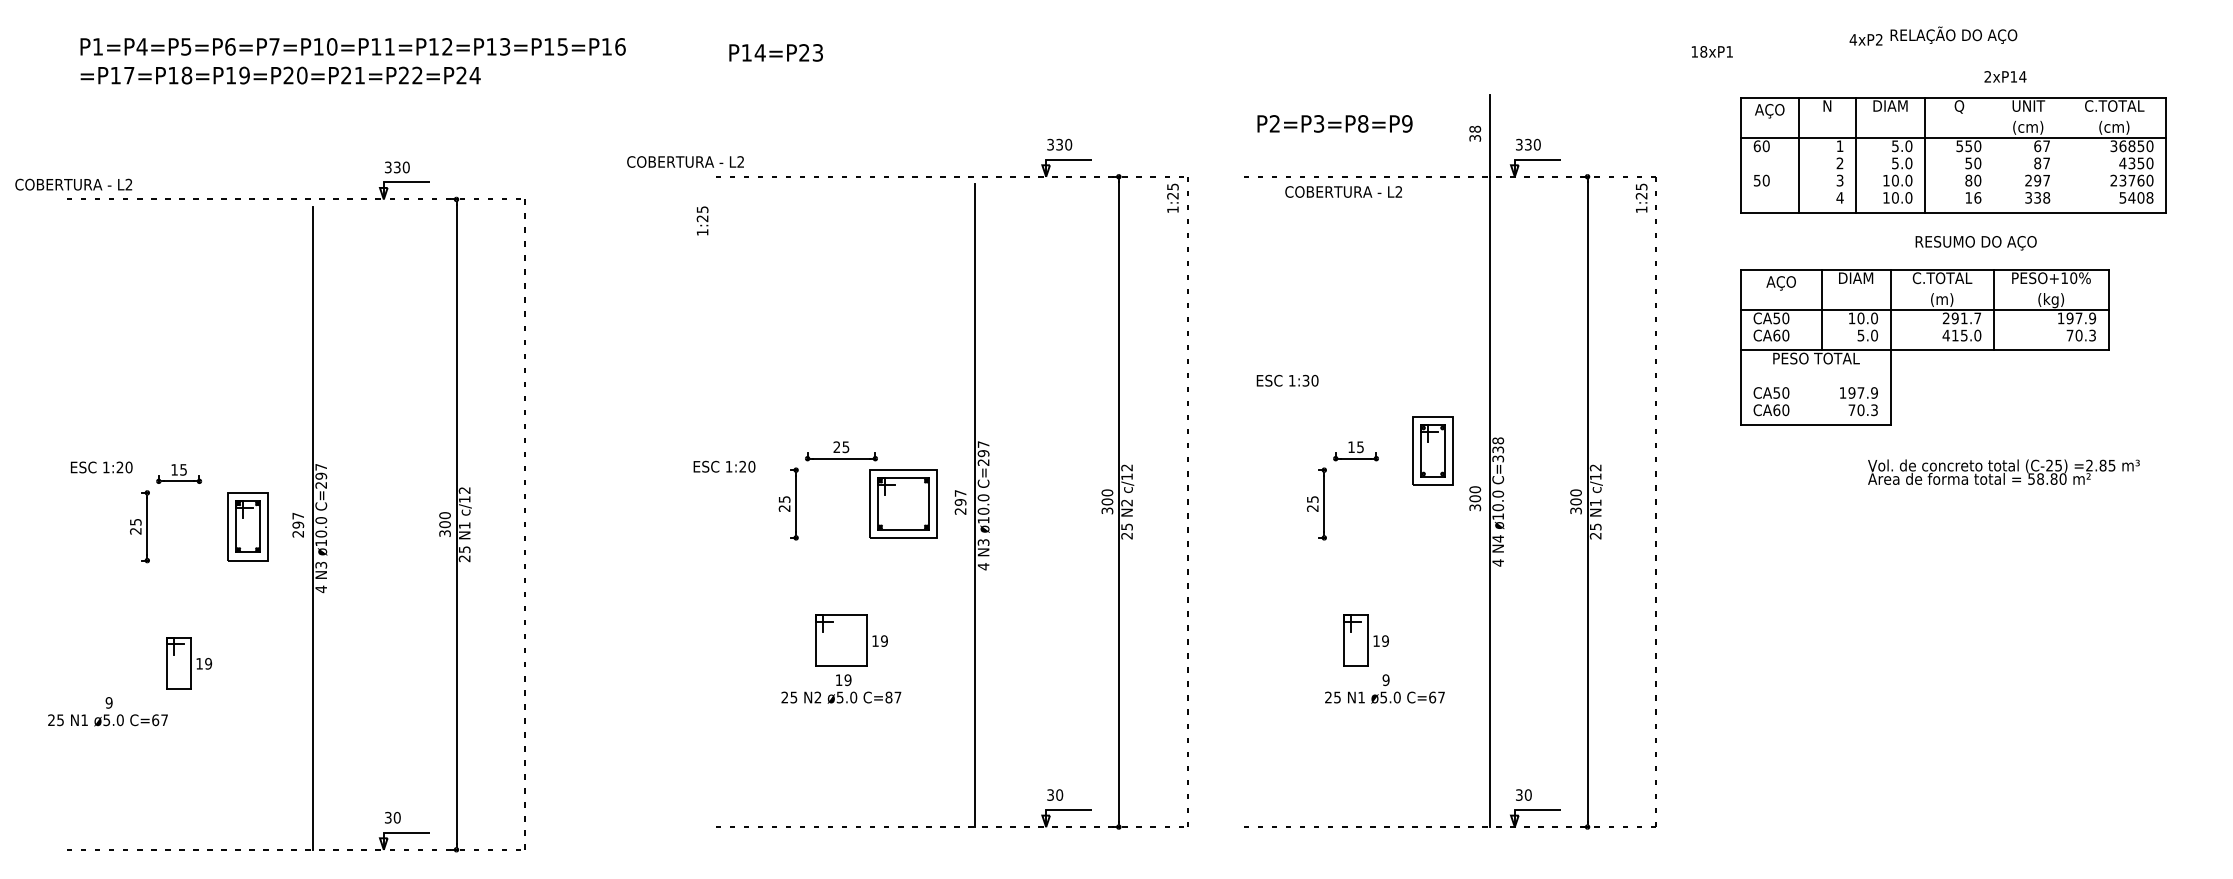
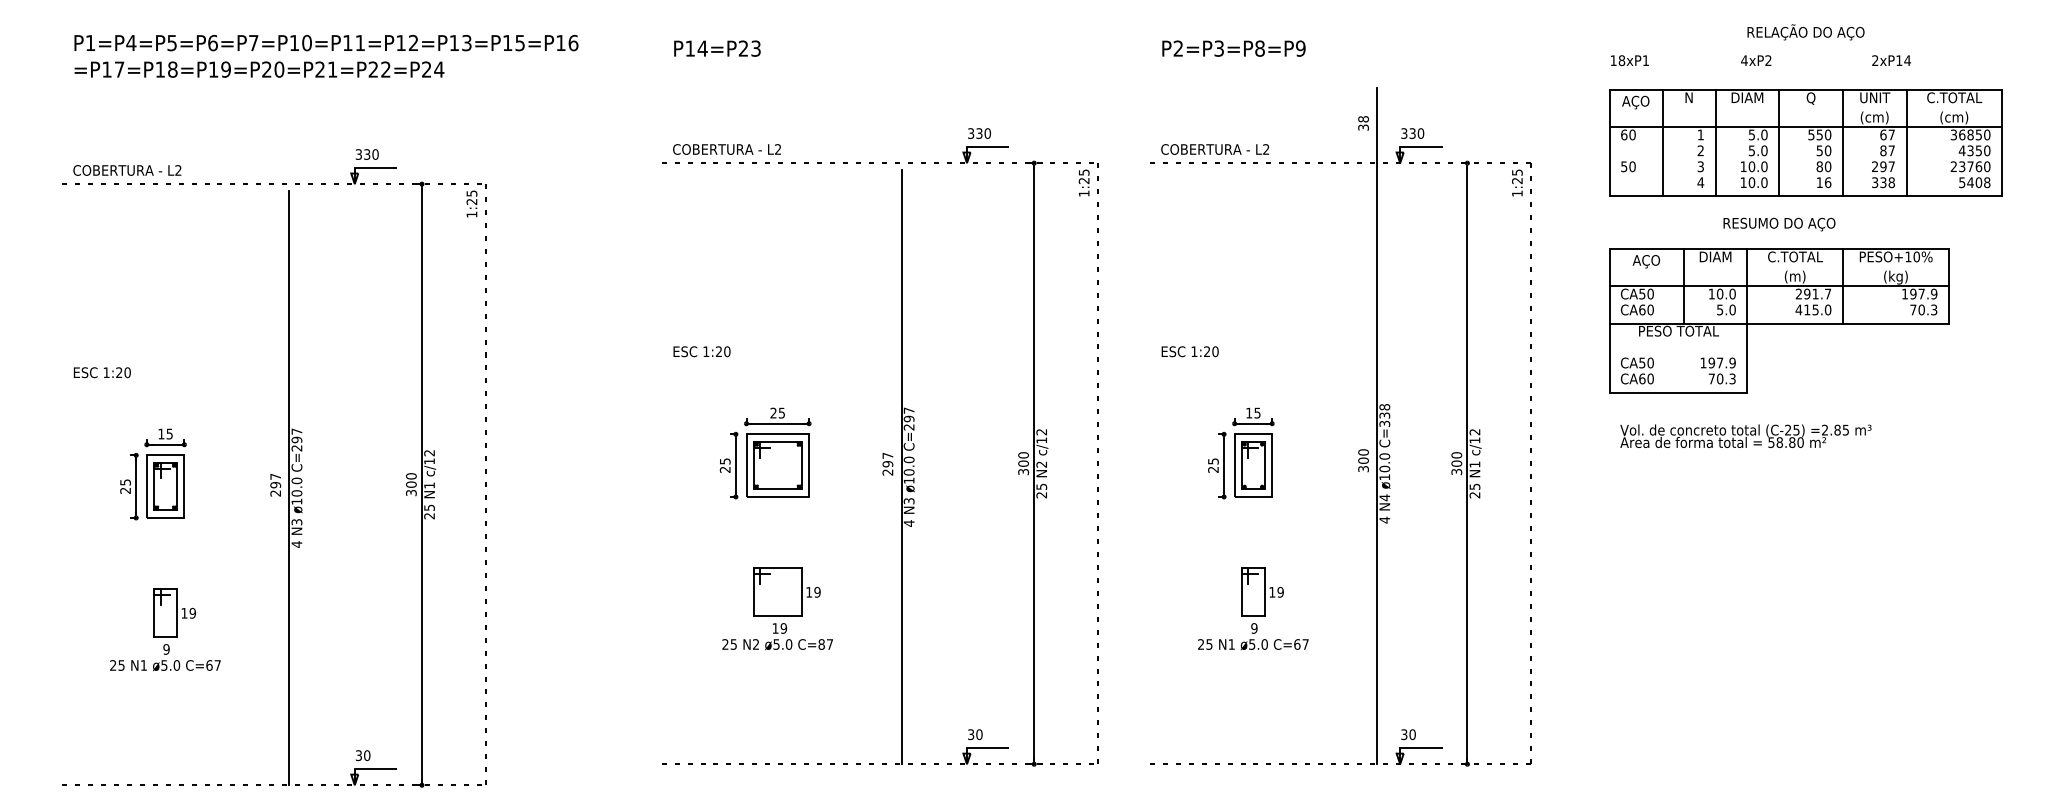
text: (1865, 39) -> (1755, 60), moved
text: (1711, 51) -> (1629, 60), moved
text: (2005, 76) -> (1891, 60), moved
text: (1334, 123) -> (1233, 48), moved
line: (1993, 154) -> (1842, 142), added
line: (2062, 154) -> (1906, 142), added
text: (685, 161) -> (726, 149), moved
text: (73, 184) -> (127, 170), moved
text: (1343, 191) -> (1215, 149), moved
text: (702, 220) -> (471, 203), moved
text: (1975, 243) -> (1778, 224), moved
text: (1305, 380) -> (1206, 351), 1:30 -> 1:20
part: (1432, 450) -> (1252, 465), moved
text: (724, 466) -> (702, 351), moved
text: (101, 467) -> (102, 372), moved
text: (2003, 471) -> (1745, 435), moved
part: (903, 503) -> (777, 465), moved
part: (247, 526) -> (165, 486), moved
text: (1384, 688) -> (1252, 636), moved
text: (107, 711) -> (165, 657), moved

